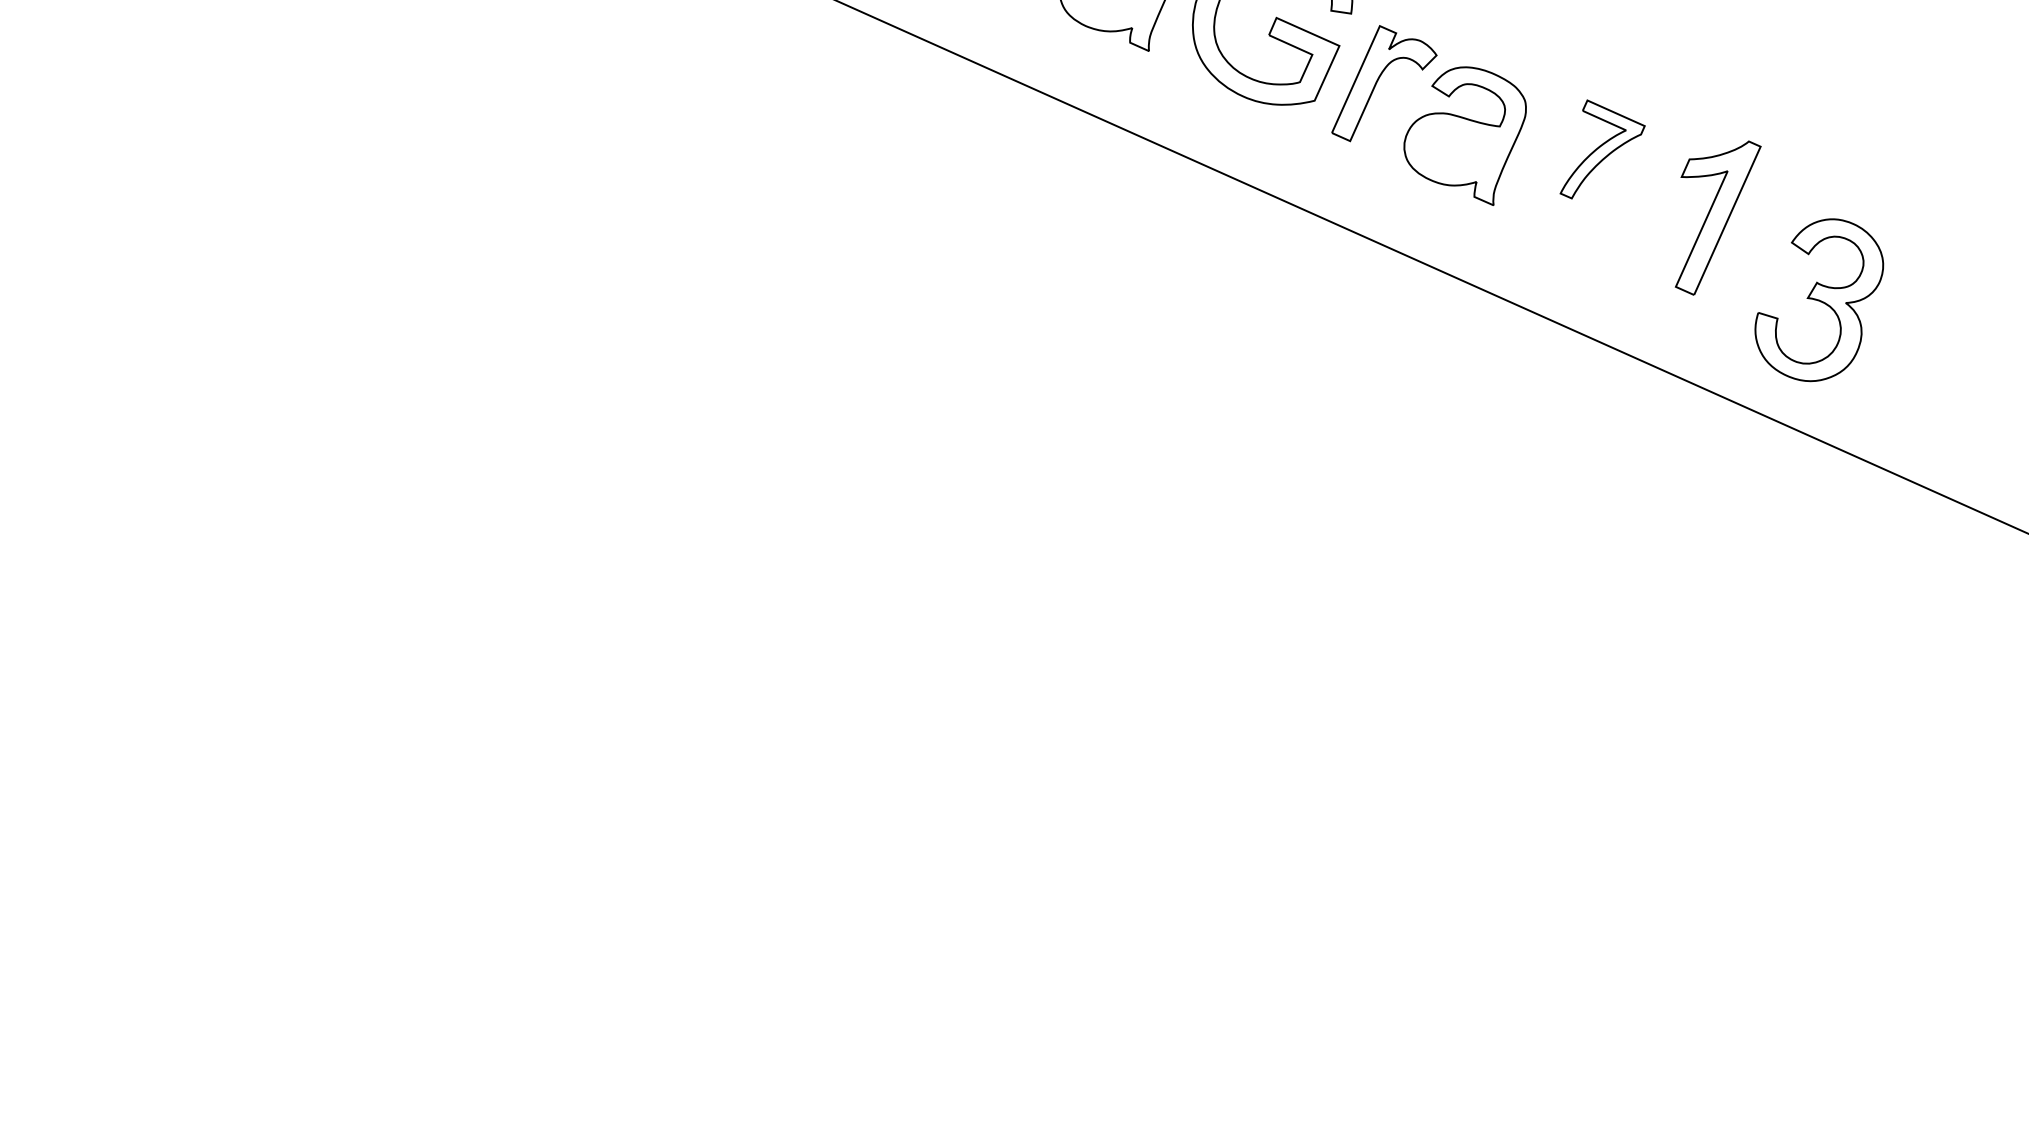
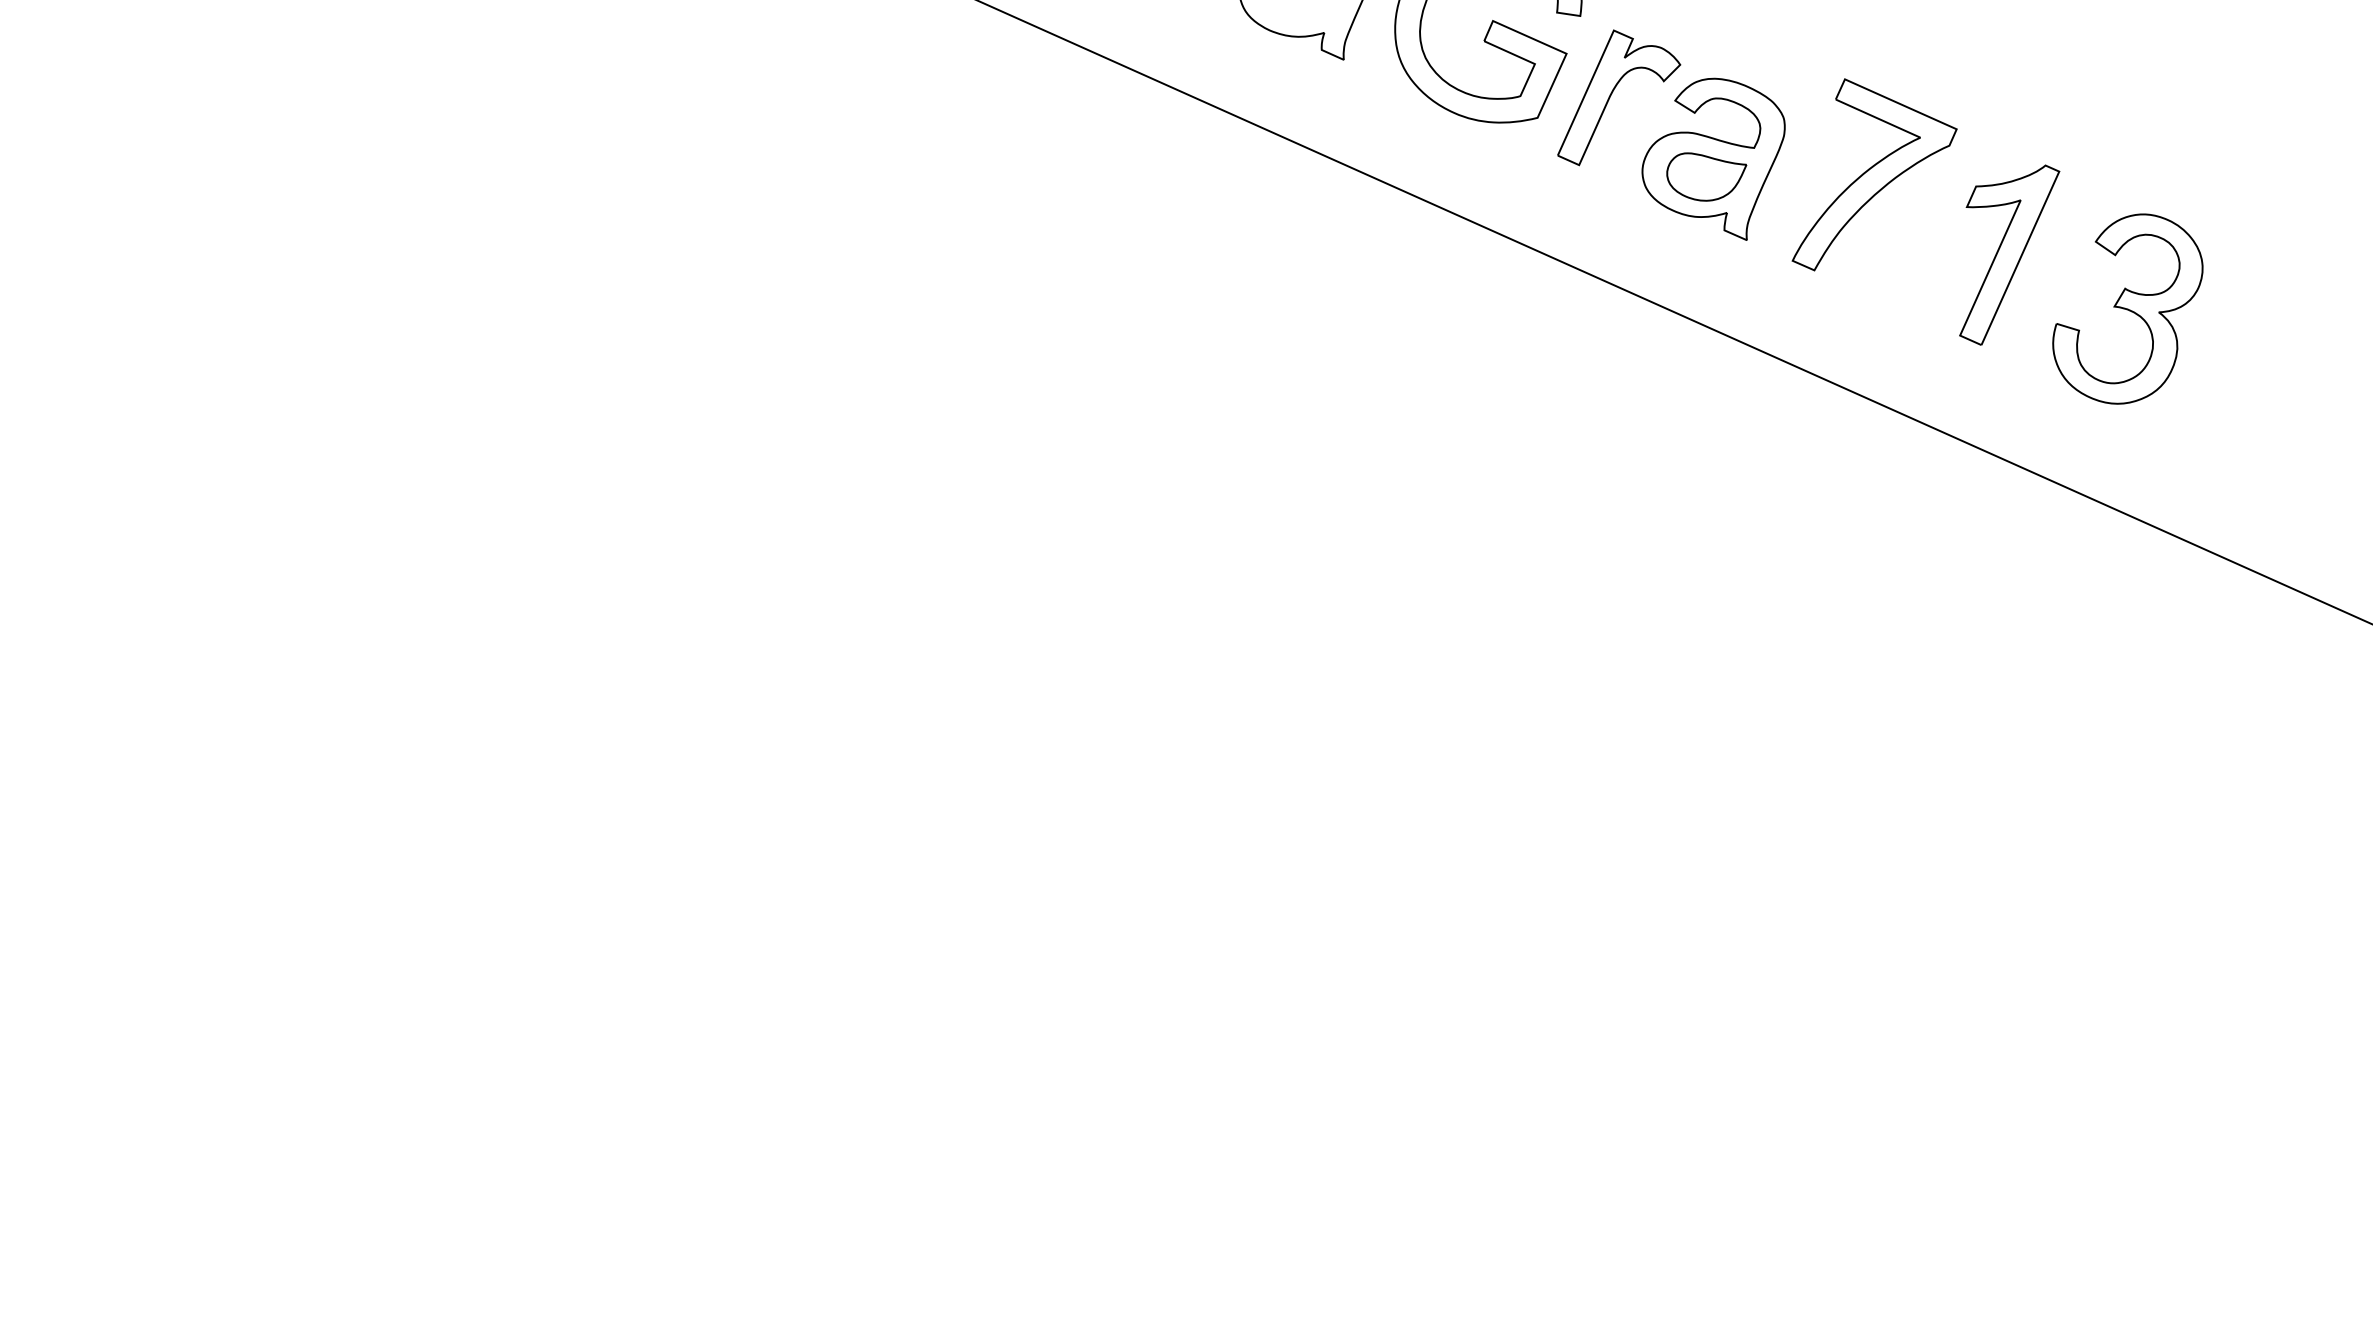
part: (1602, 149) -> (1874, 174), size x1.67
part: (1458, 151) -> (1705, 177), added
part: (1819, 300) -> (2128, 309), moved

